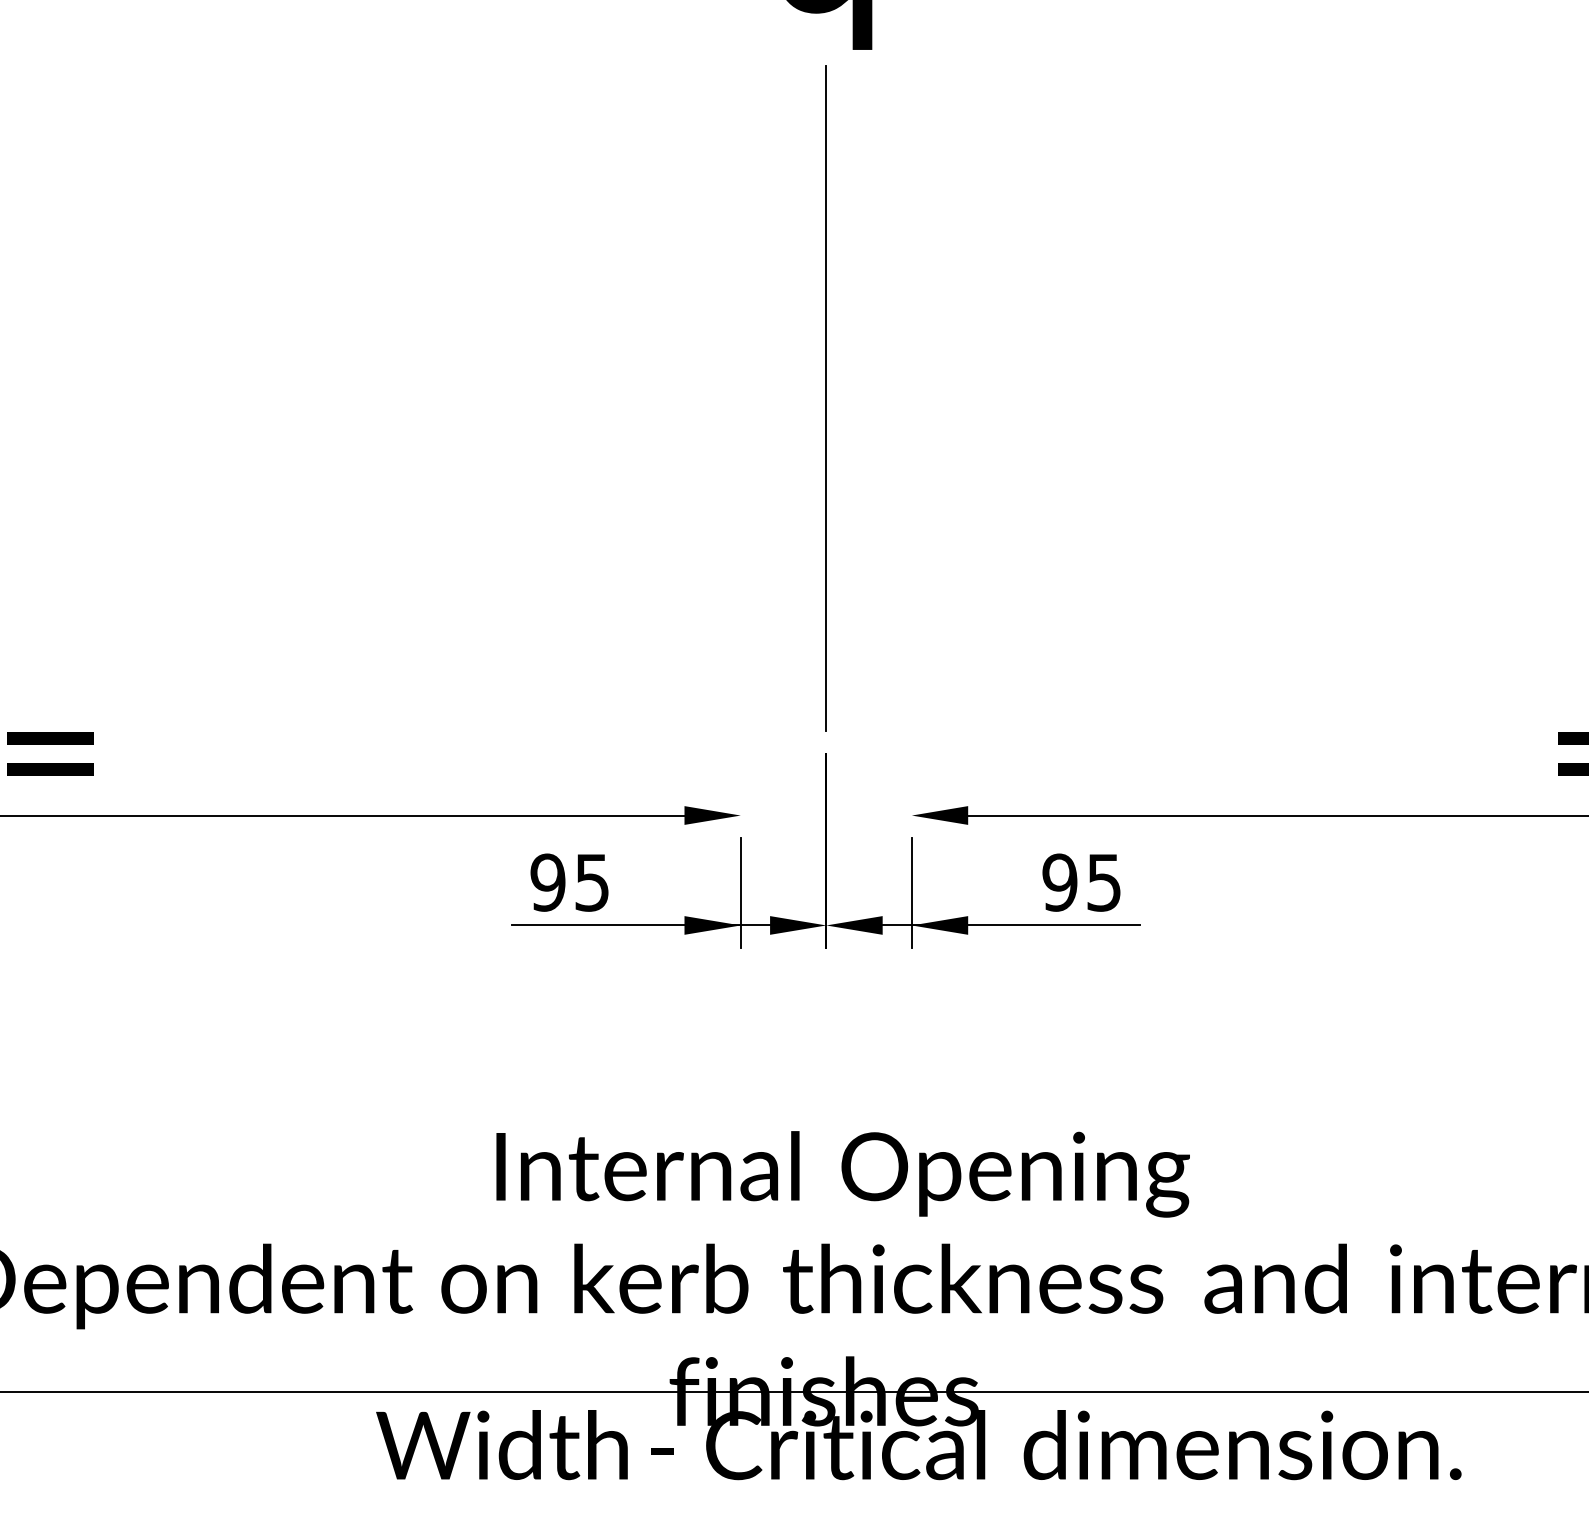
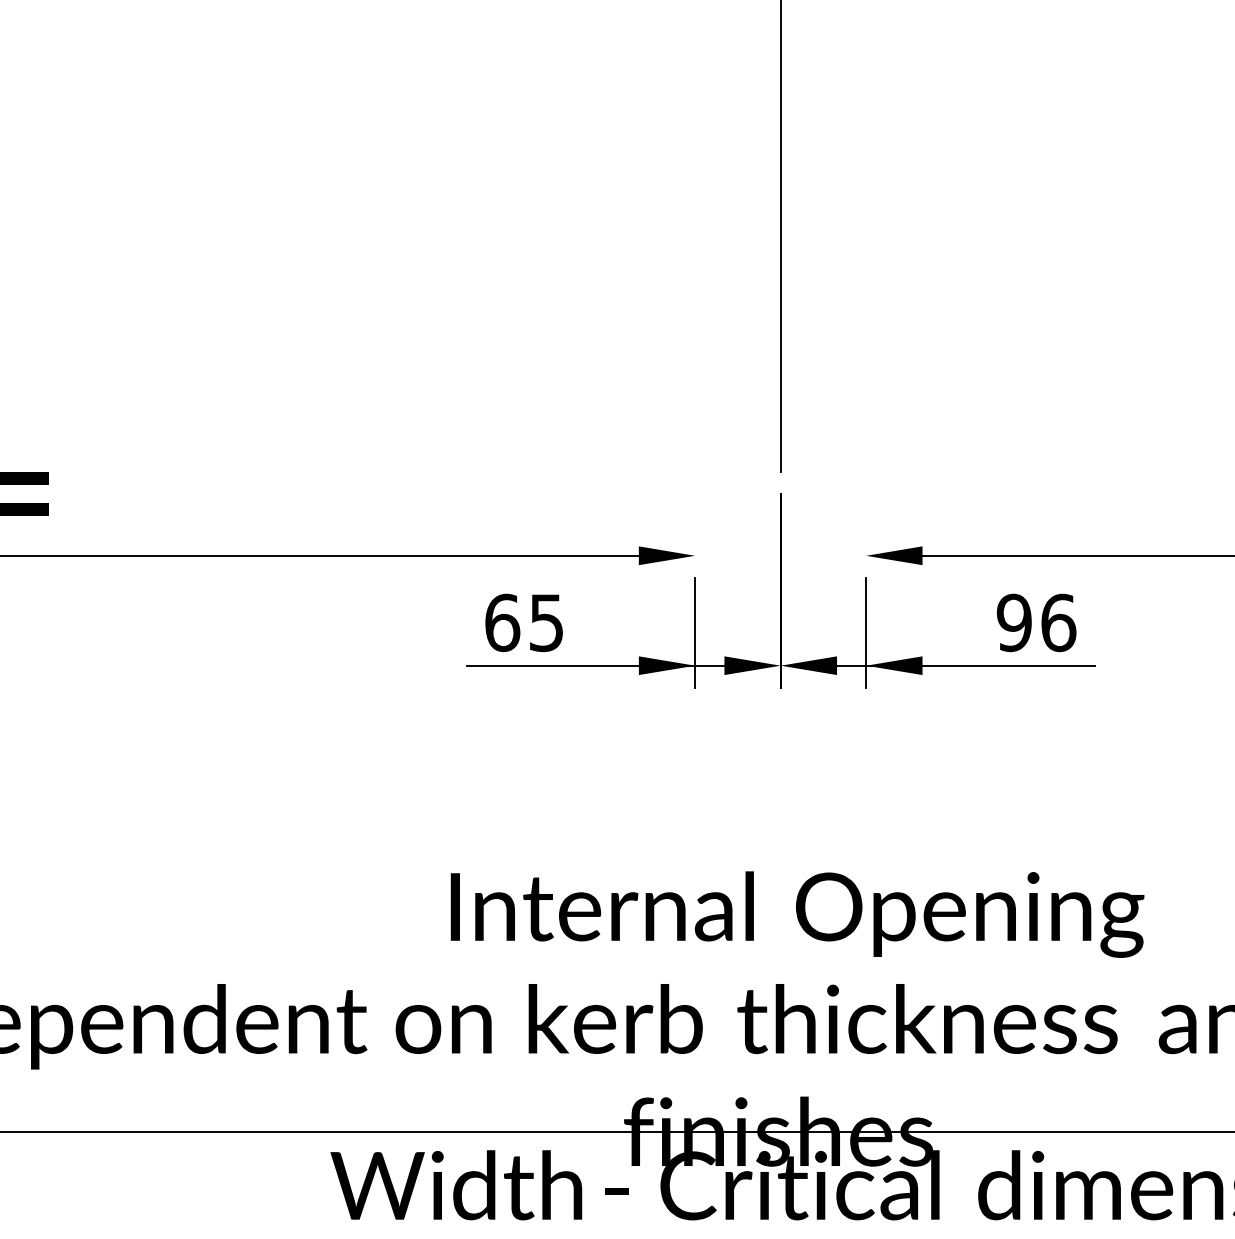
text: (547, 882) -> (501, 622), 95 -> 65
text: (1104, 882) -> (1058, 622), 95 -> 96

